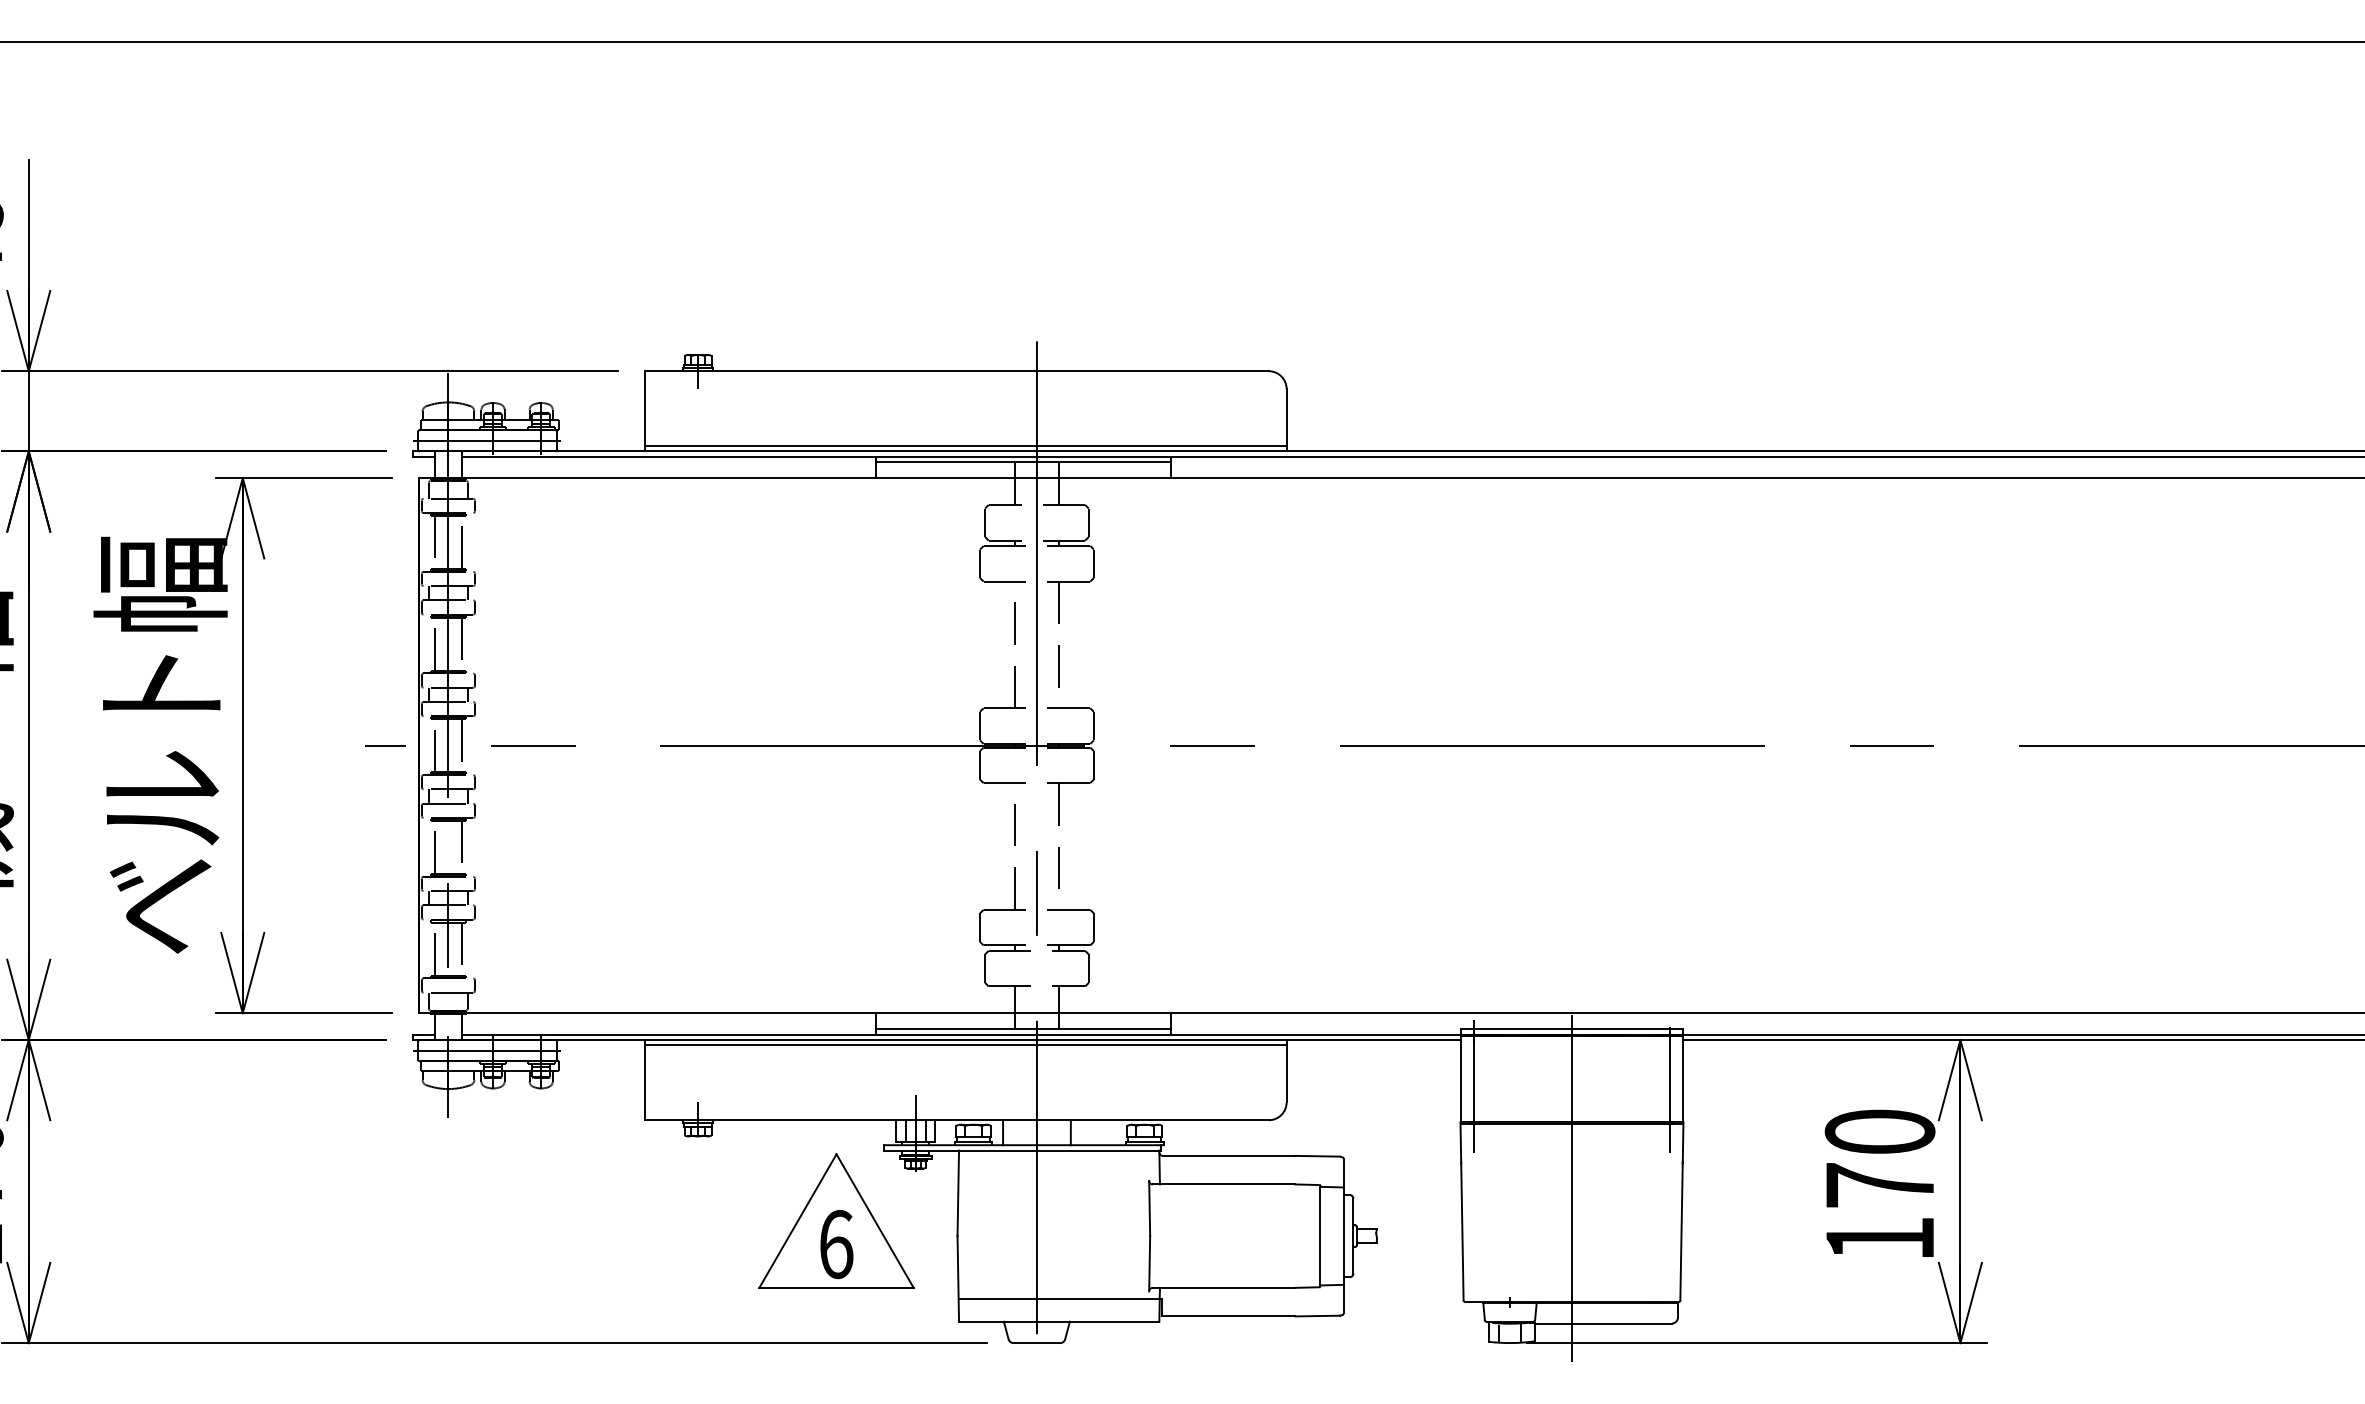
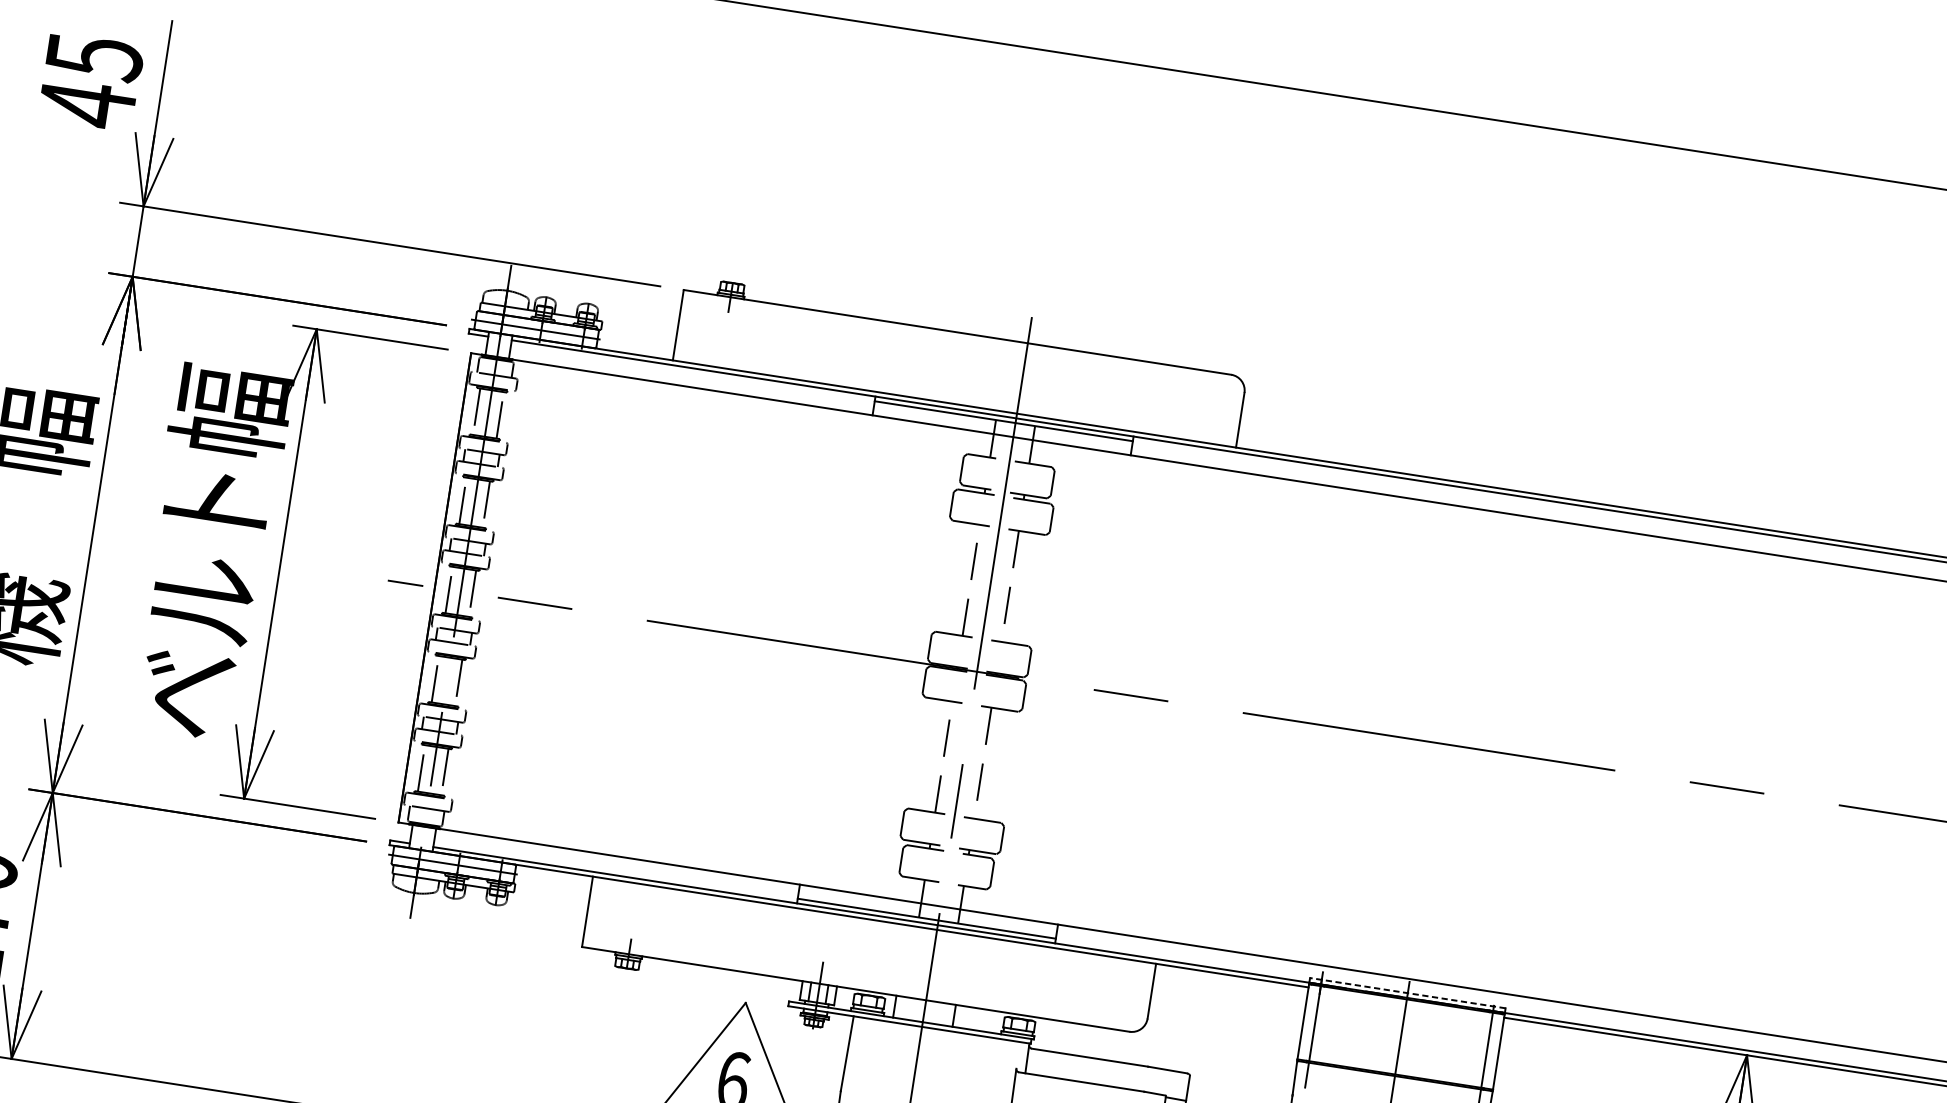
line: (965, 446) -> (955, 399), removed
line: (1571, 1029) -> (1407, 993), solid -> dashed
line: (965, 1045) -> (873, 925), removed

